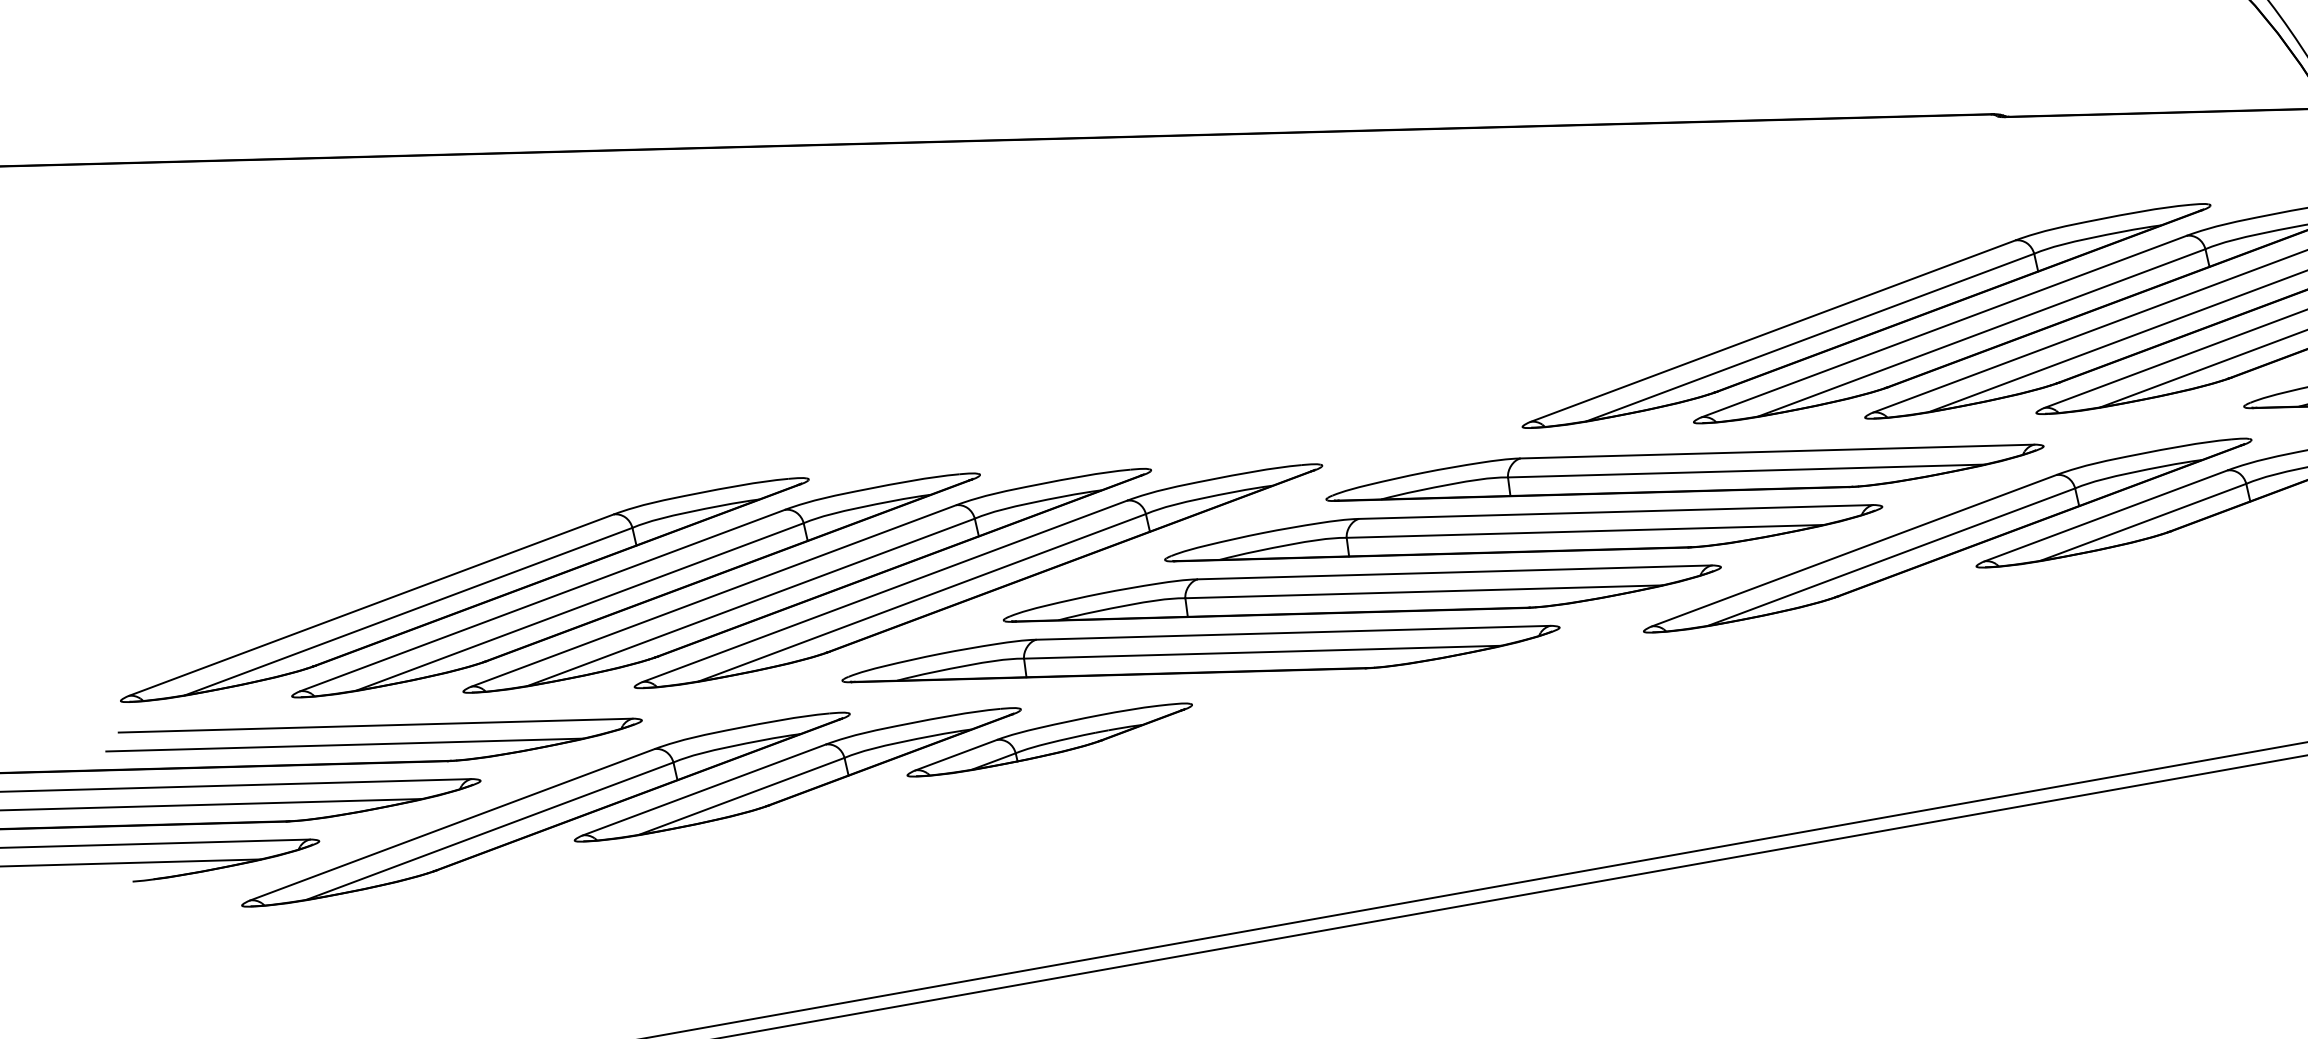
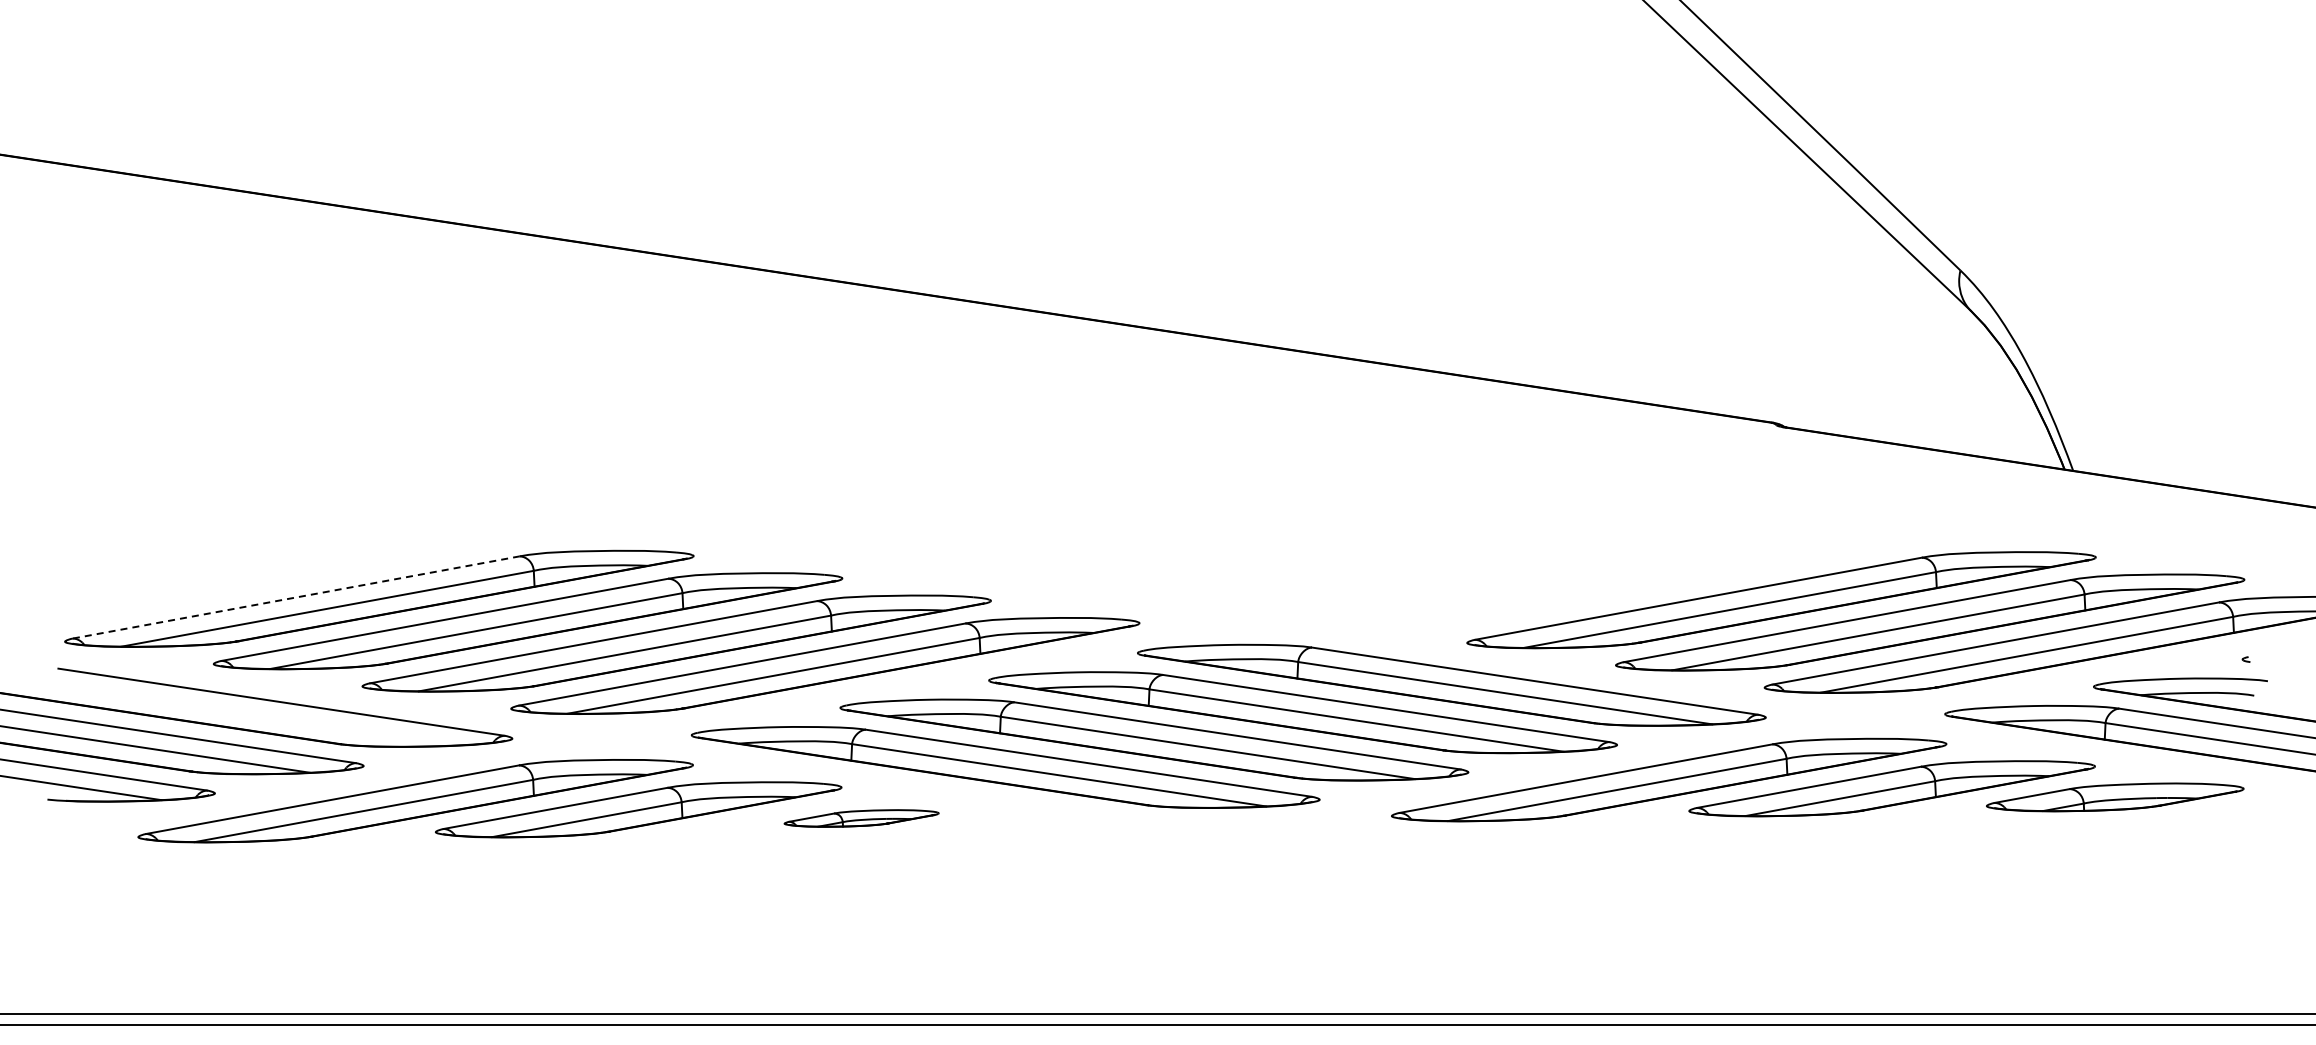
part: (1866, 315) -> (1632, 577), removed
line: (371, 605) -> (296, 597), solid -> dashed
part: (1049, 740) -> (861, 818), size x0.6
line: (344, 745) -> (251, 714), removed

